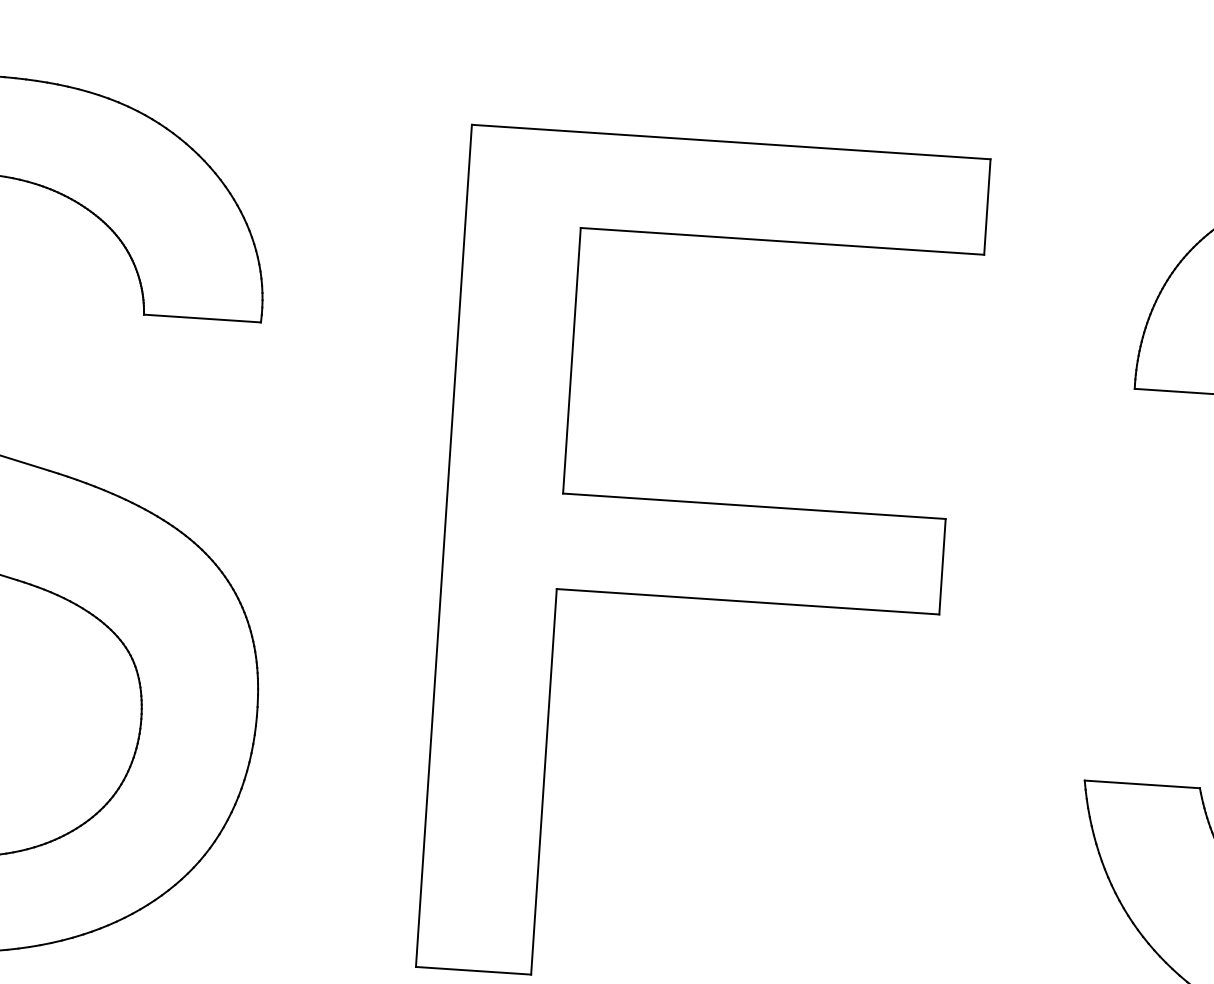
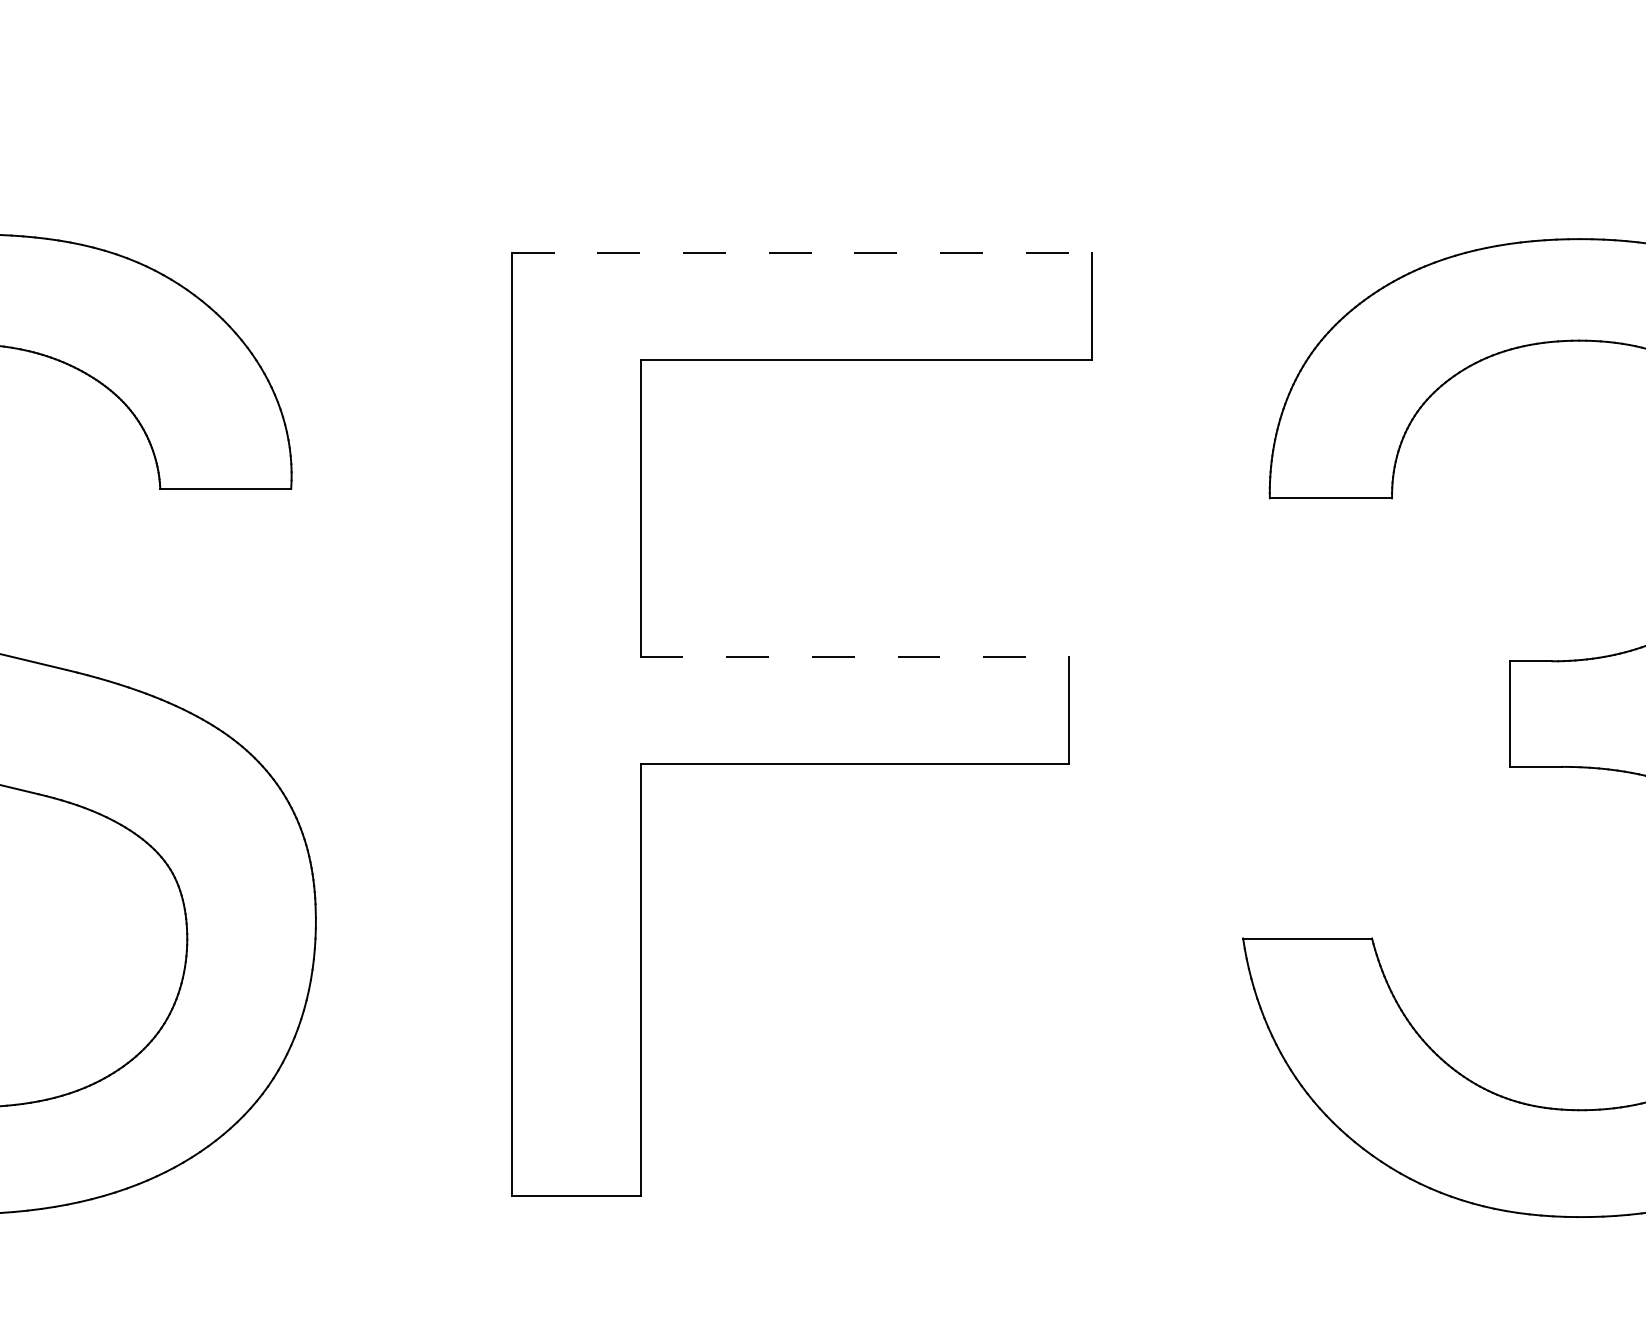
line: (731, 142) -> (802, 253), solid -> dashed
line: (755, 506) -> (855, 657), solid -> dashed

